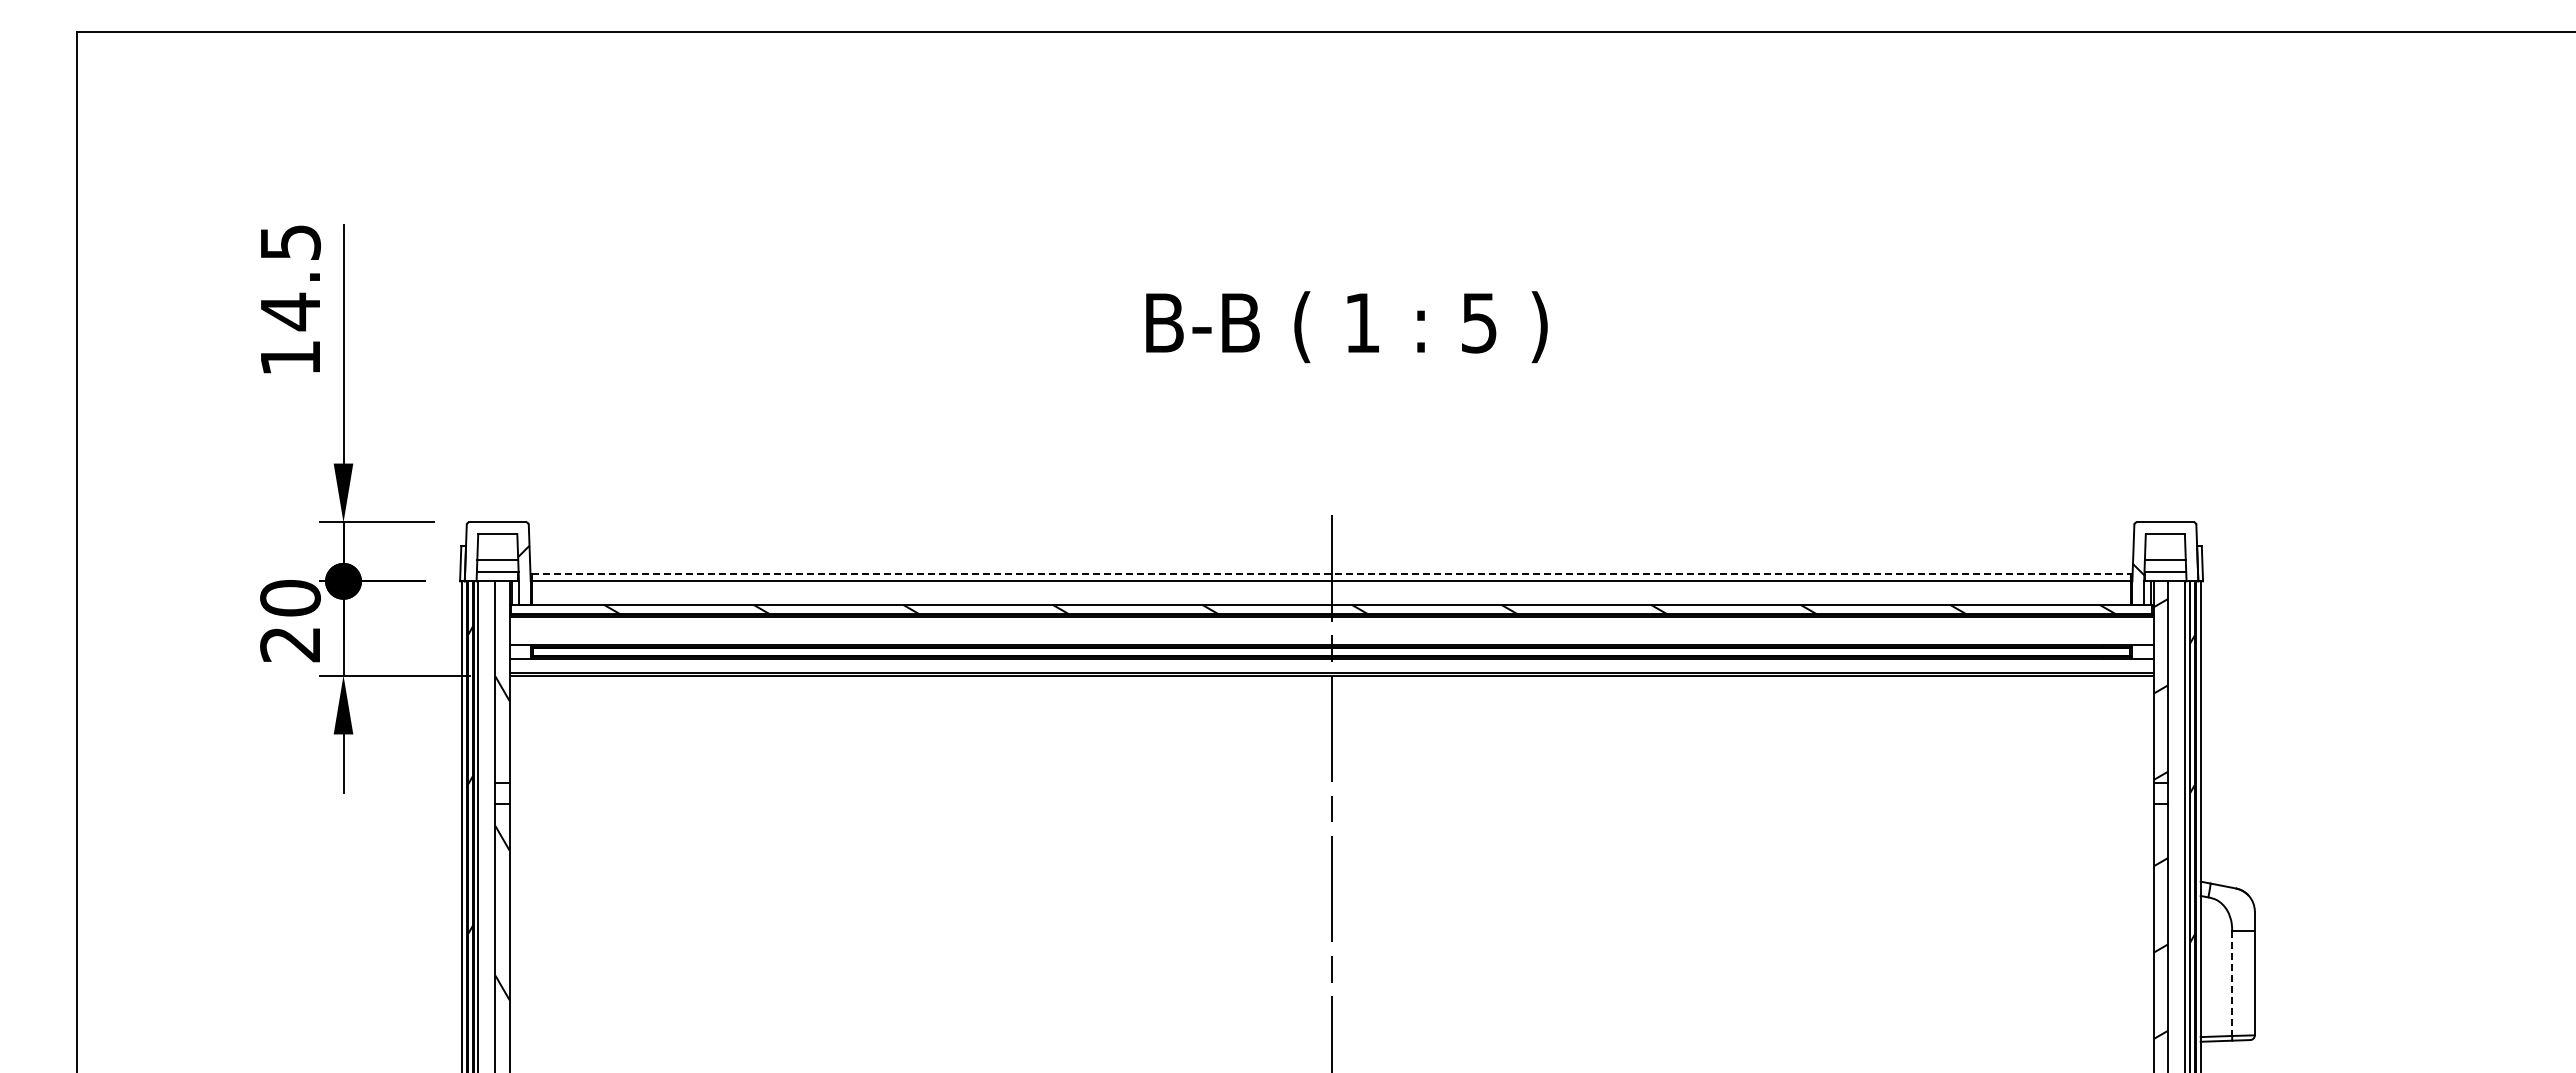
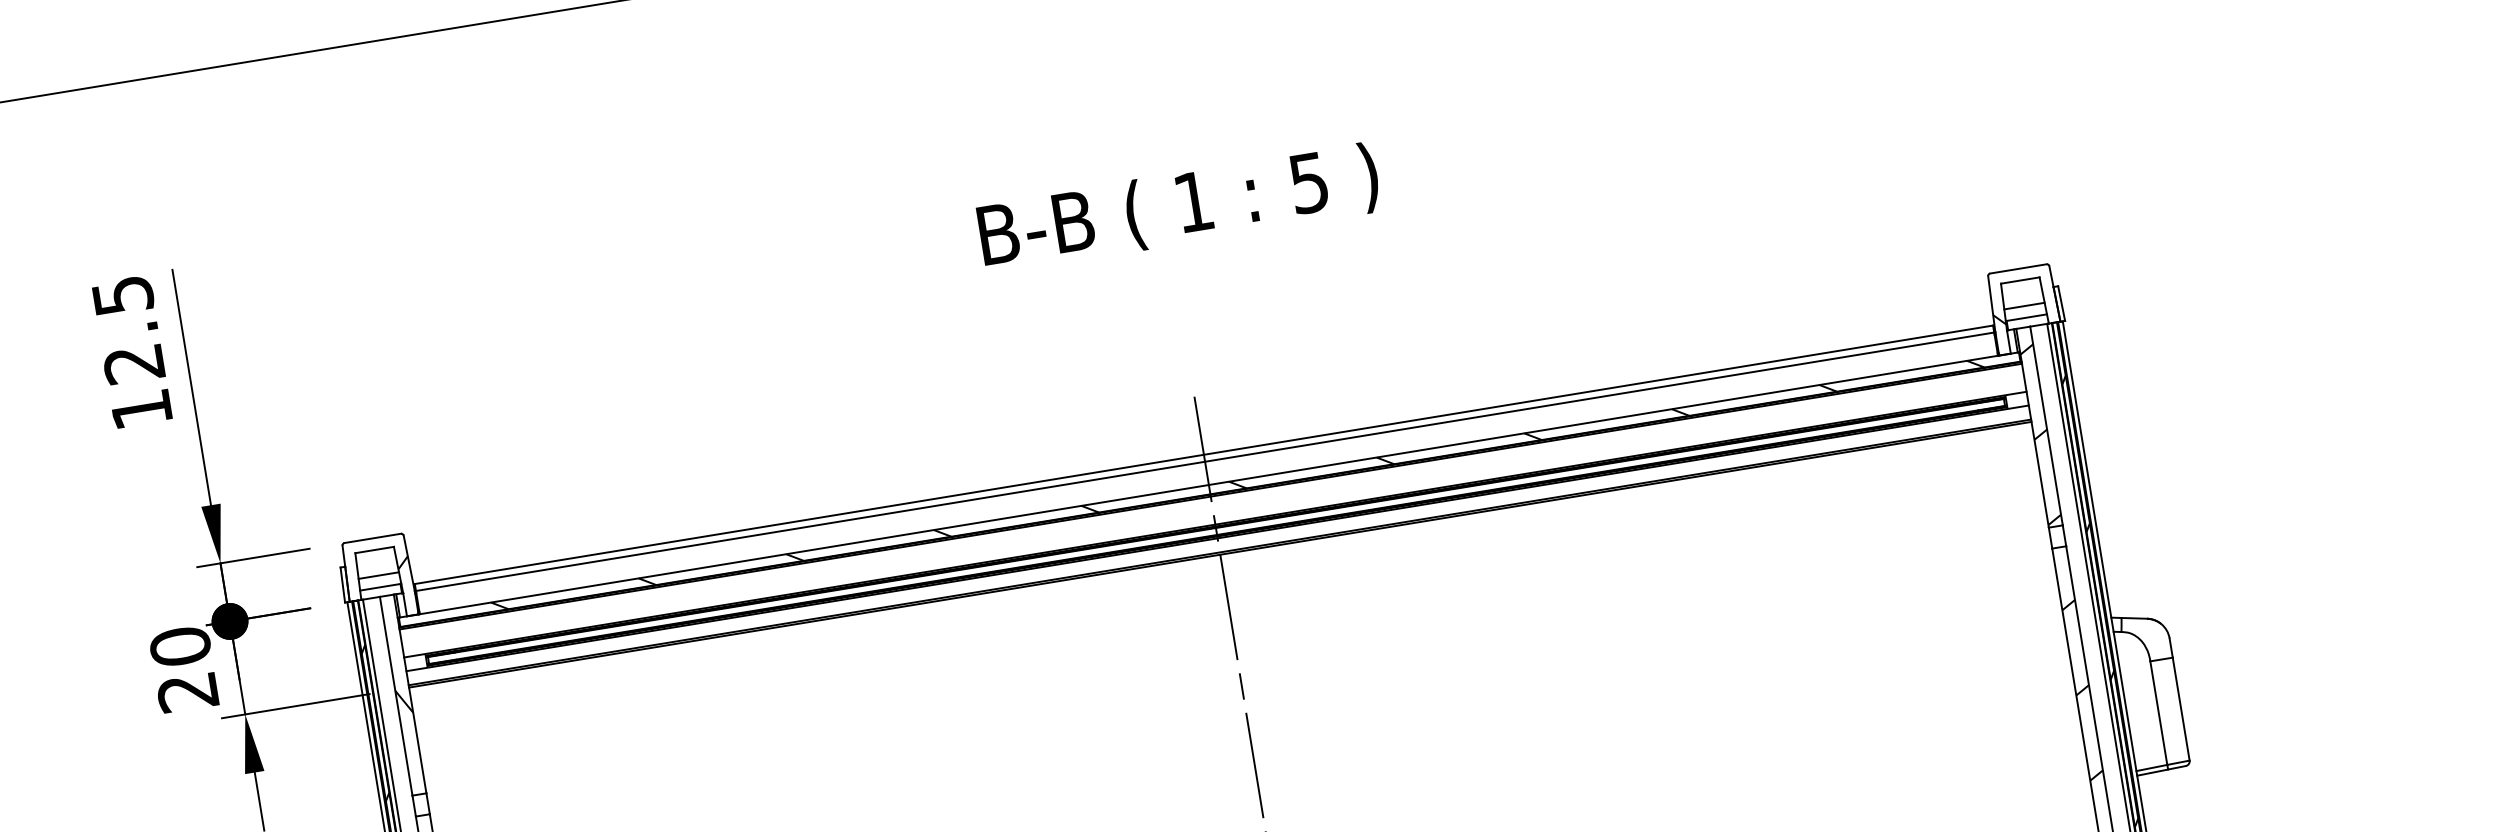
text: (289, 311) -> (133, 363), 14.5 -> 12.5
line: (1331, 574) -> (1203, 455), dashed -> solid
line: (2232, 984) -> (2159, 714), dashed -> solid

